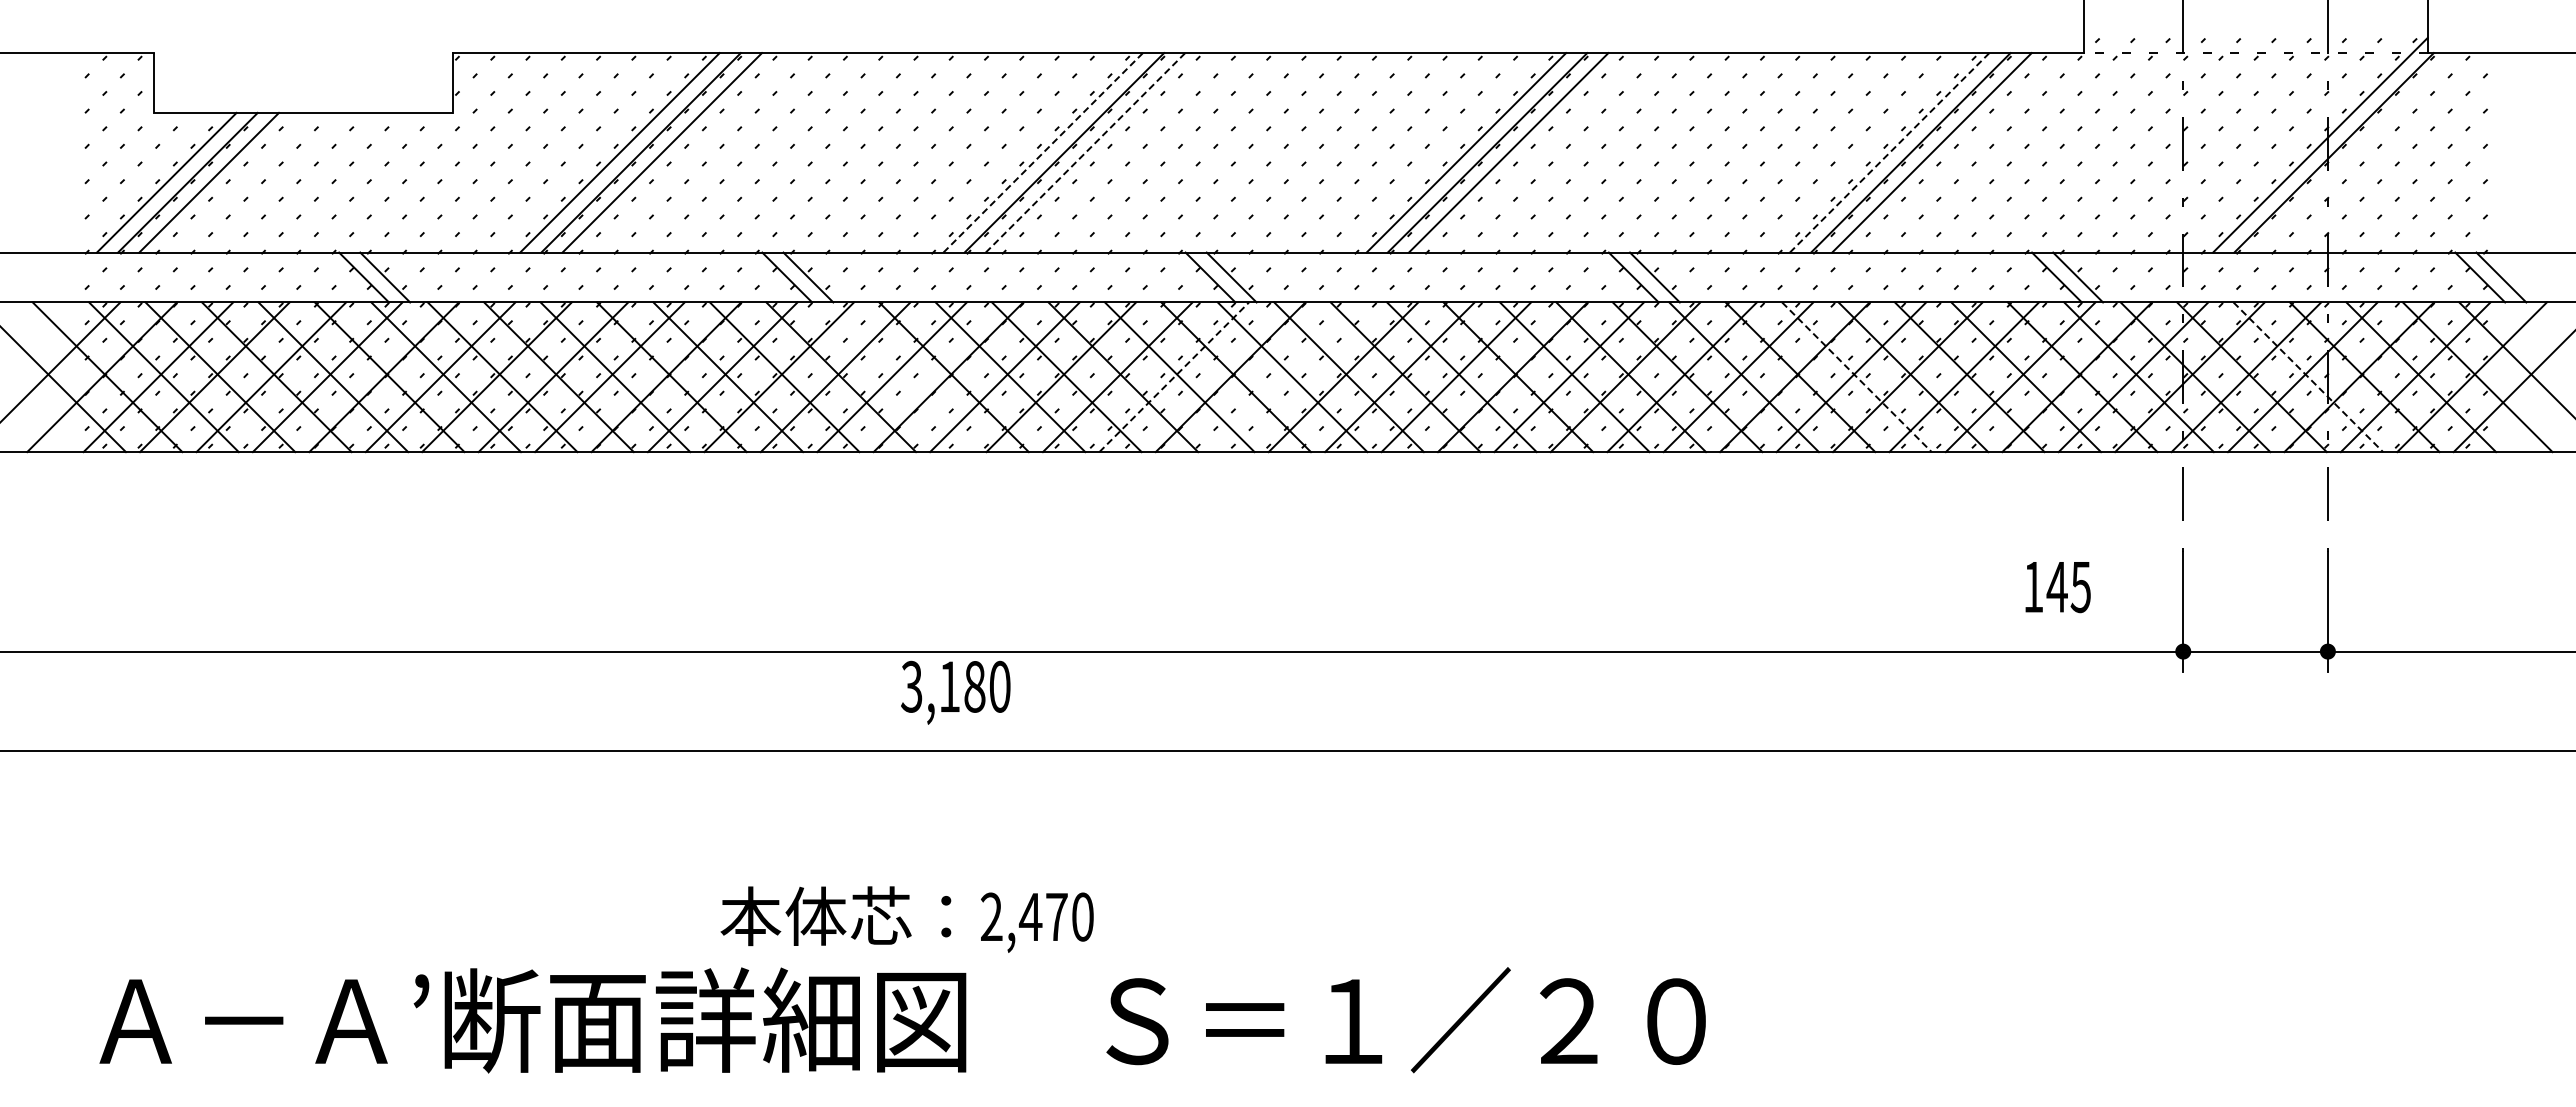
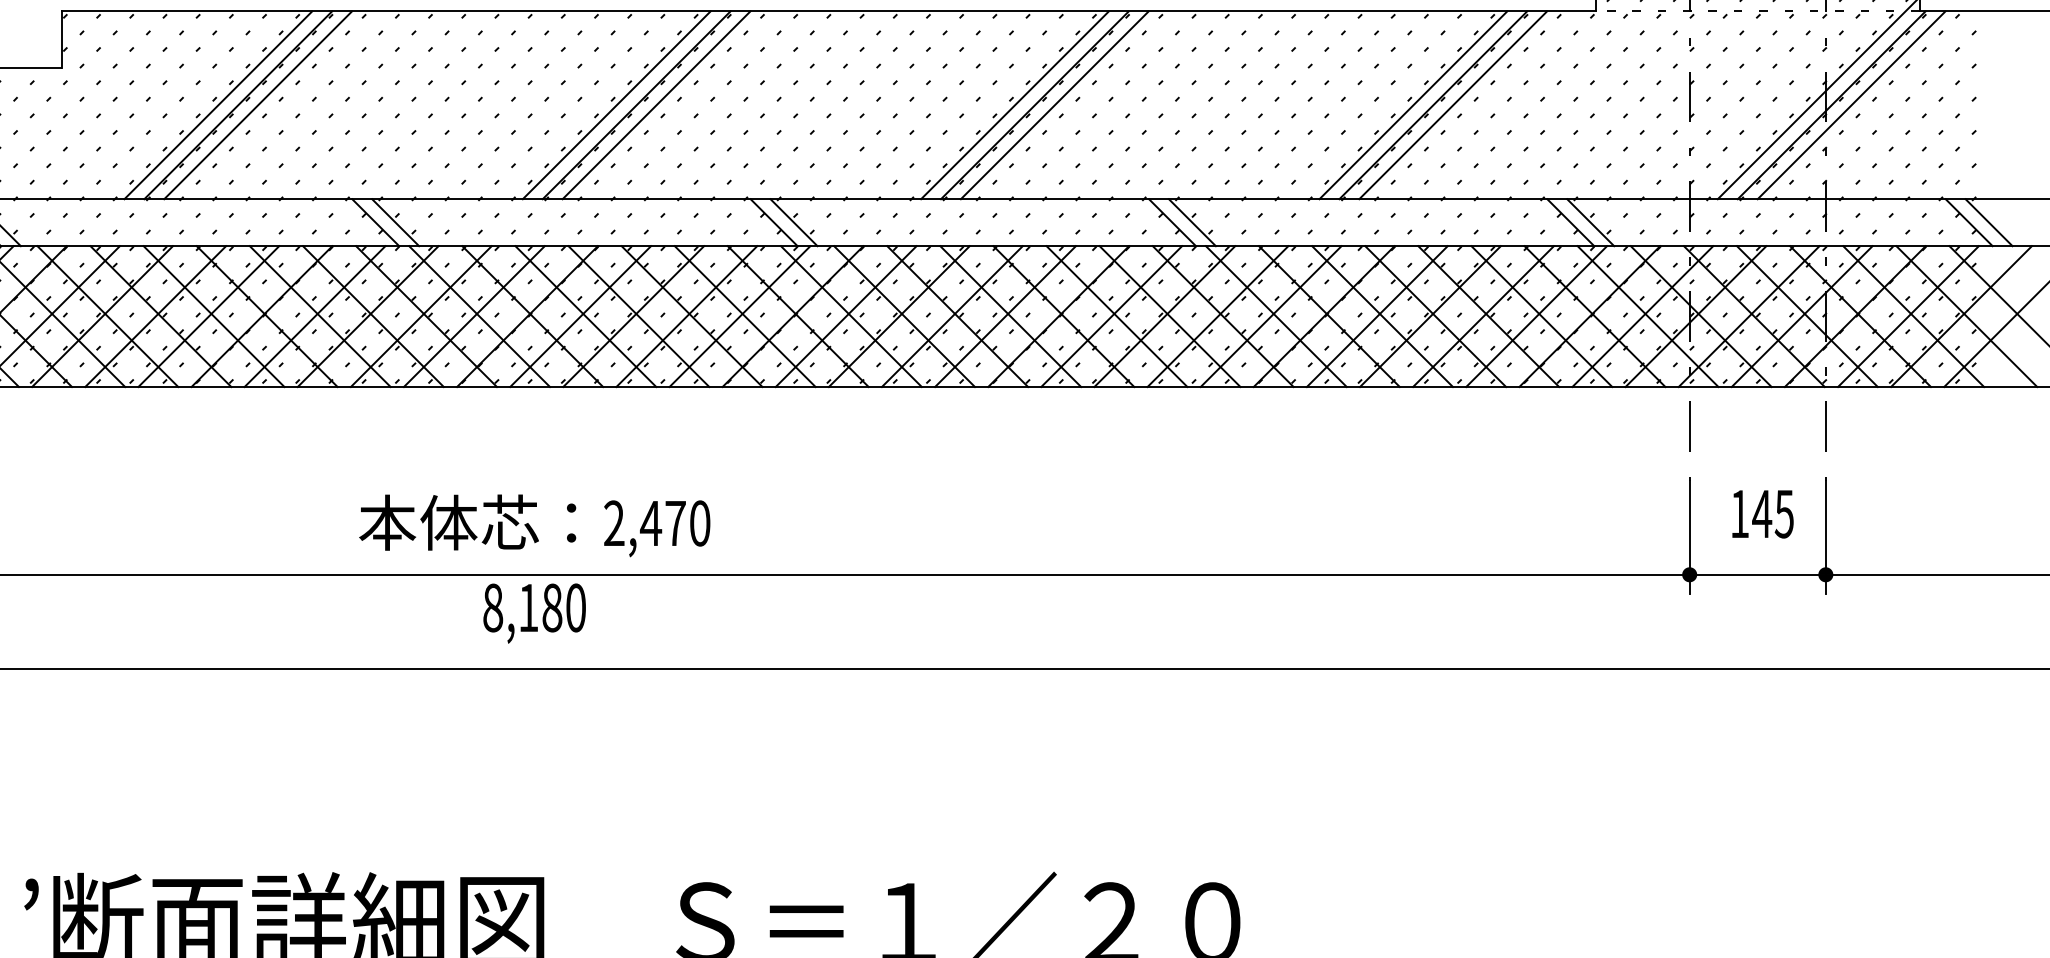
line: (1043, 152) -> (616, 105), dashed -> solid
line: (1085, 152) -> (656, 105), dashed -> solid
line: (1890, 152) -> (1414, 105), dashed -> solid
line: (2355, 152) -> (1851, 105), added
line: (897, 377) -> (479, 316), added
line: (1174, 377) -> (740, 316), dashed -> solid
line: (1286, 377) -> (845, 316), added
line: (1856, 377) -> (1382, 316), dashed -> solid
line: (2308, 377) -> (1807, 316), dashed -> solid
text: (2057, 587) -> (1762, 514), moved
text: (911, 686) -> (492, 607), 3,180 -> 8,180
text: (906, 919) -> (534, 525), moved

